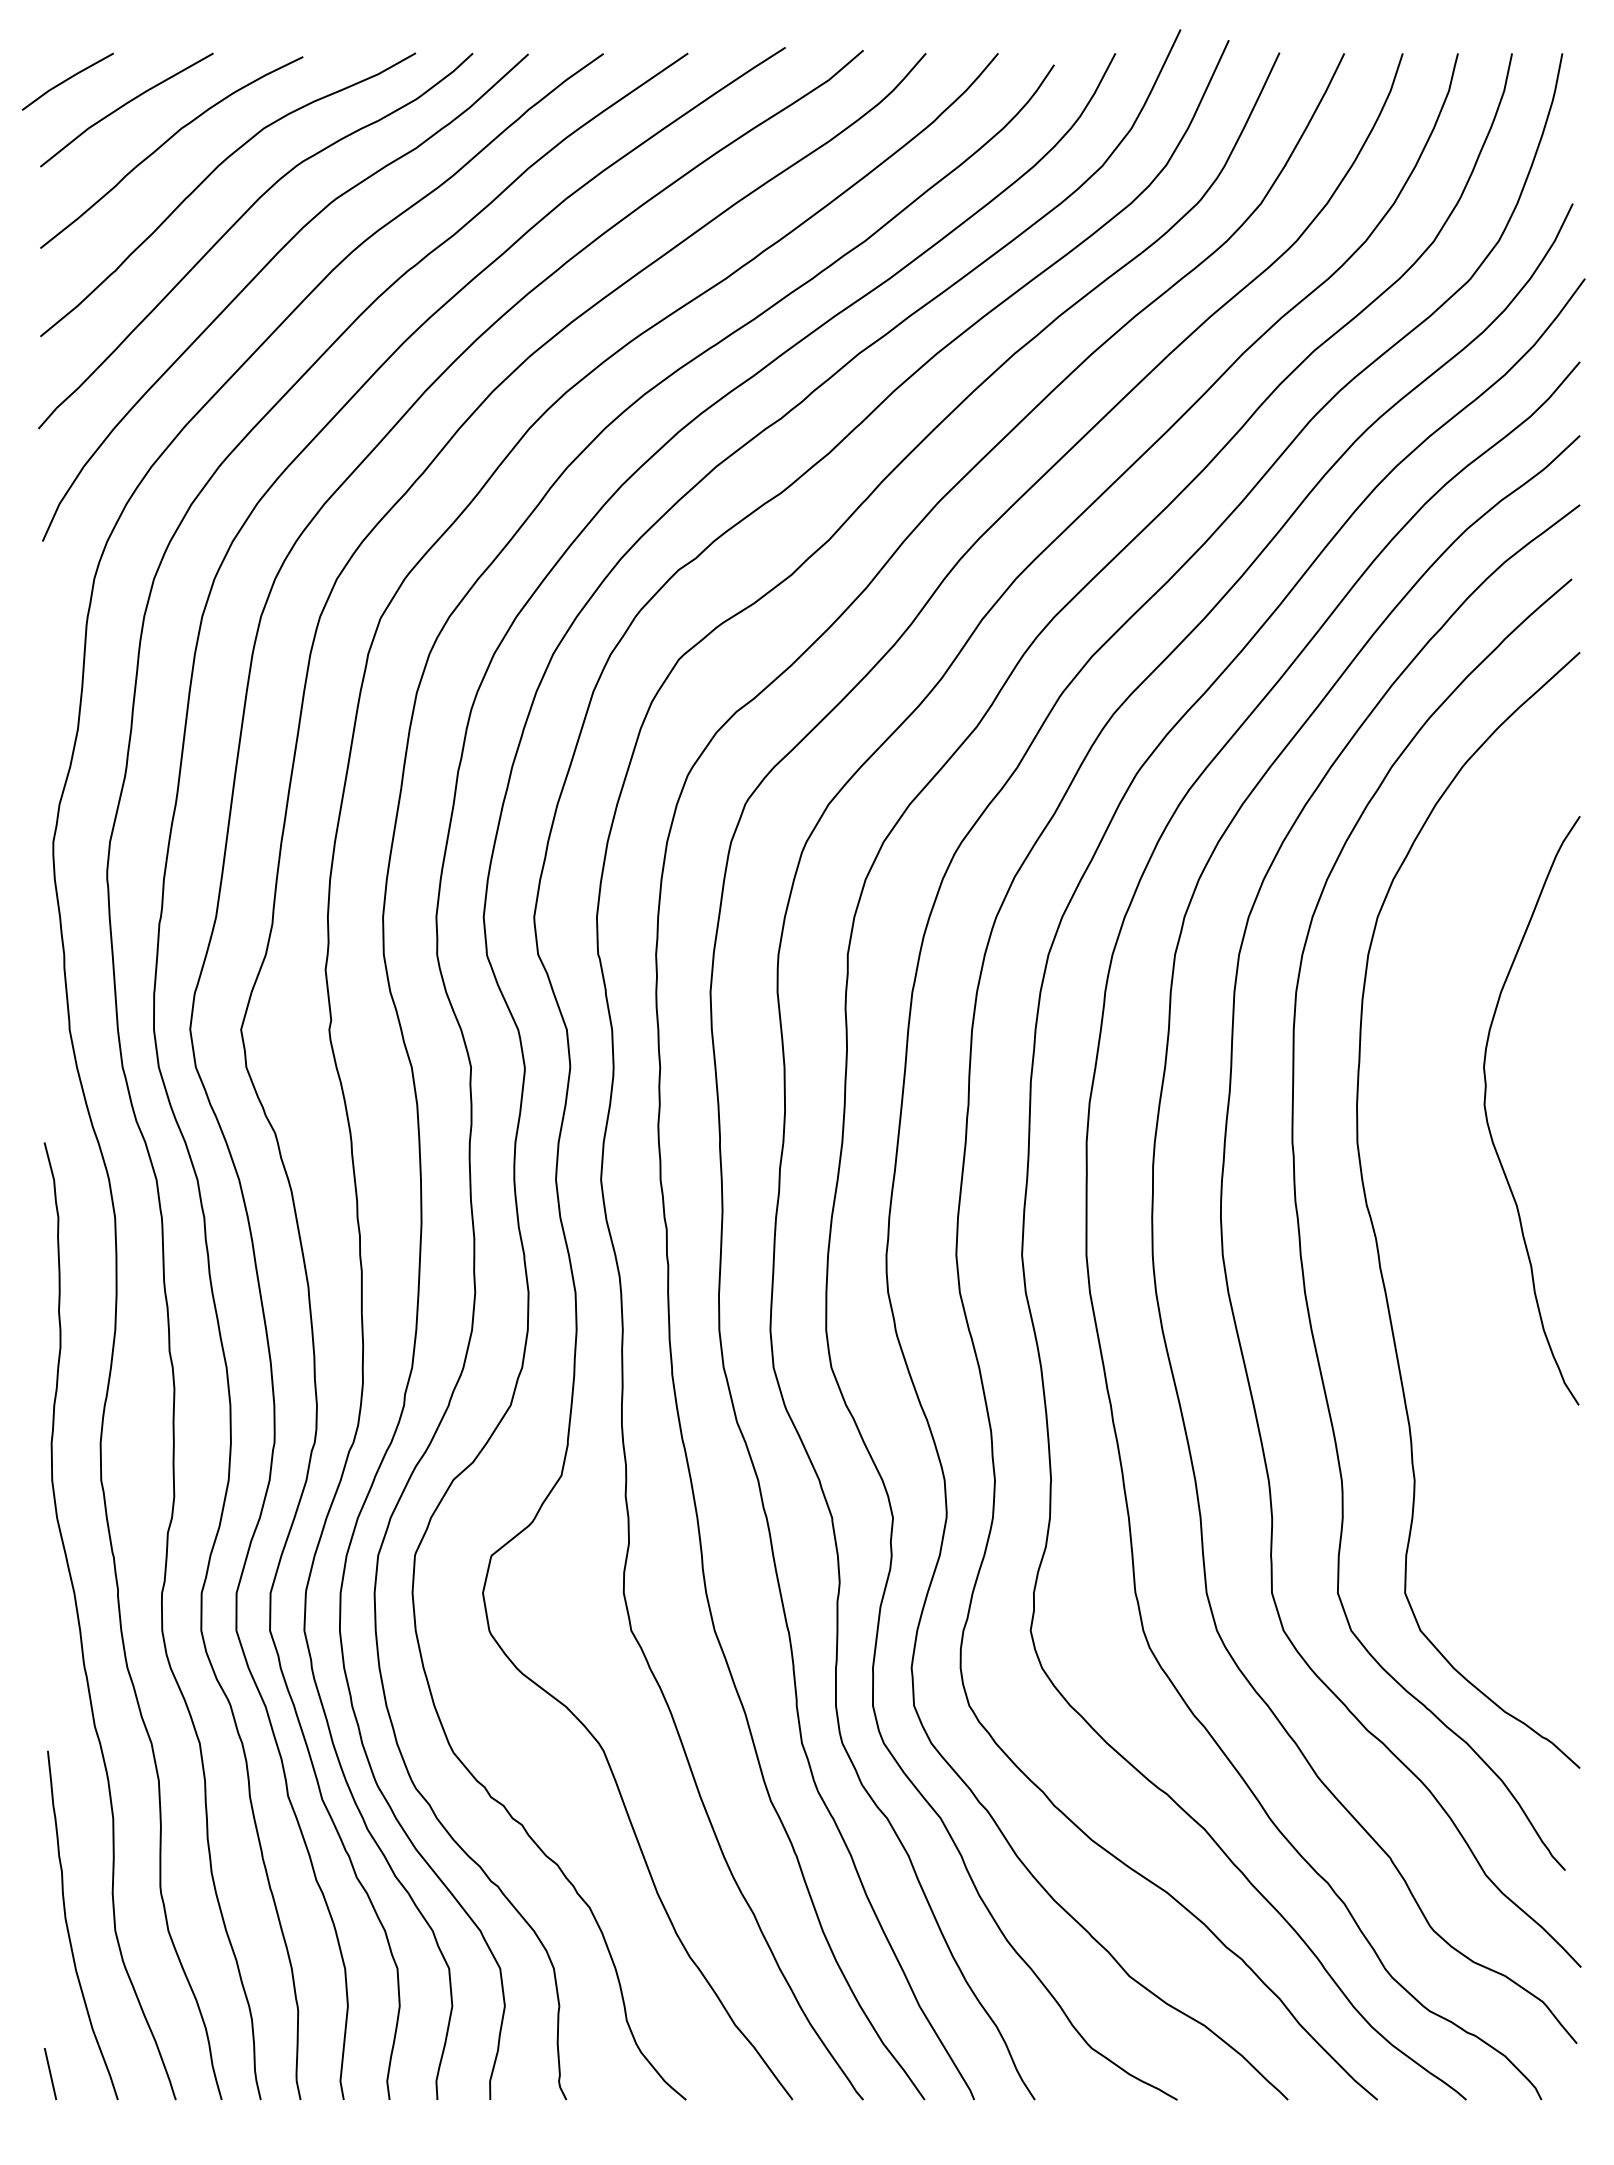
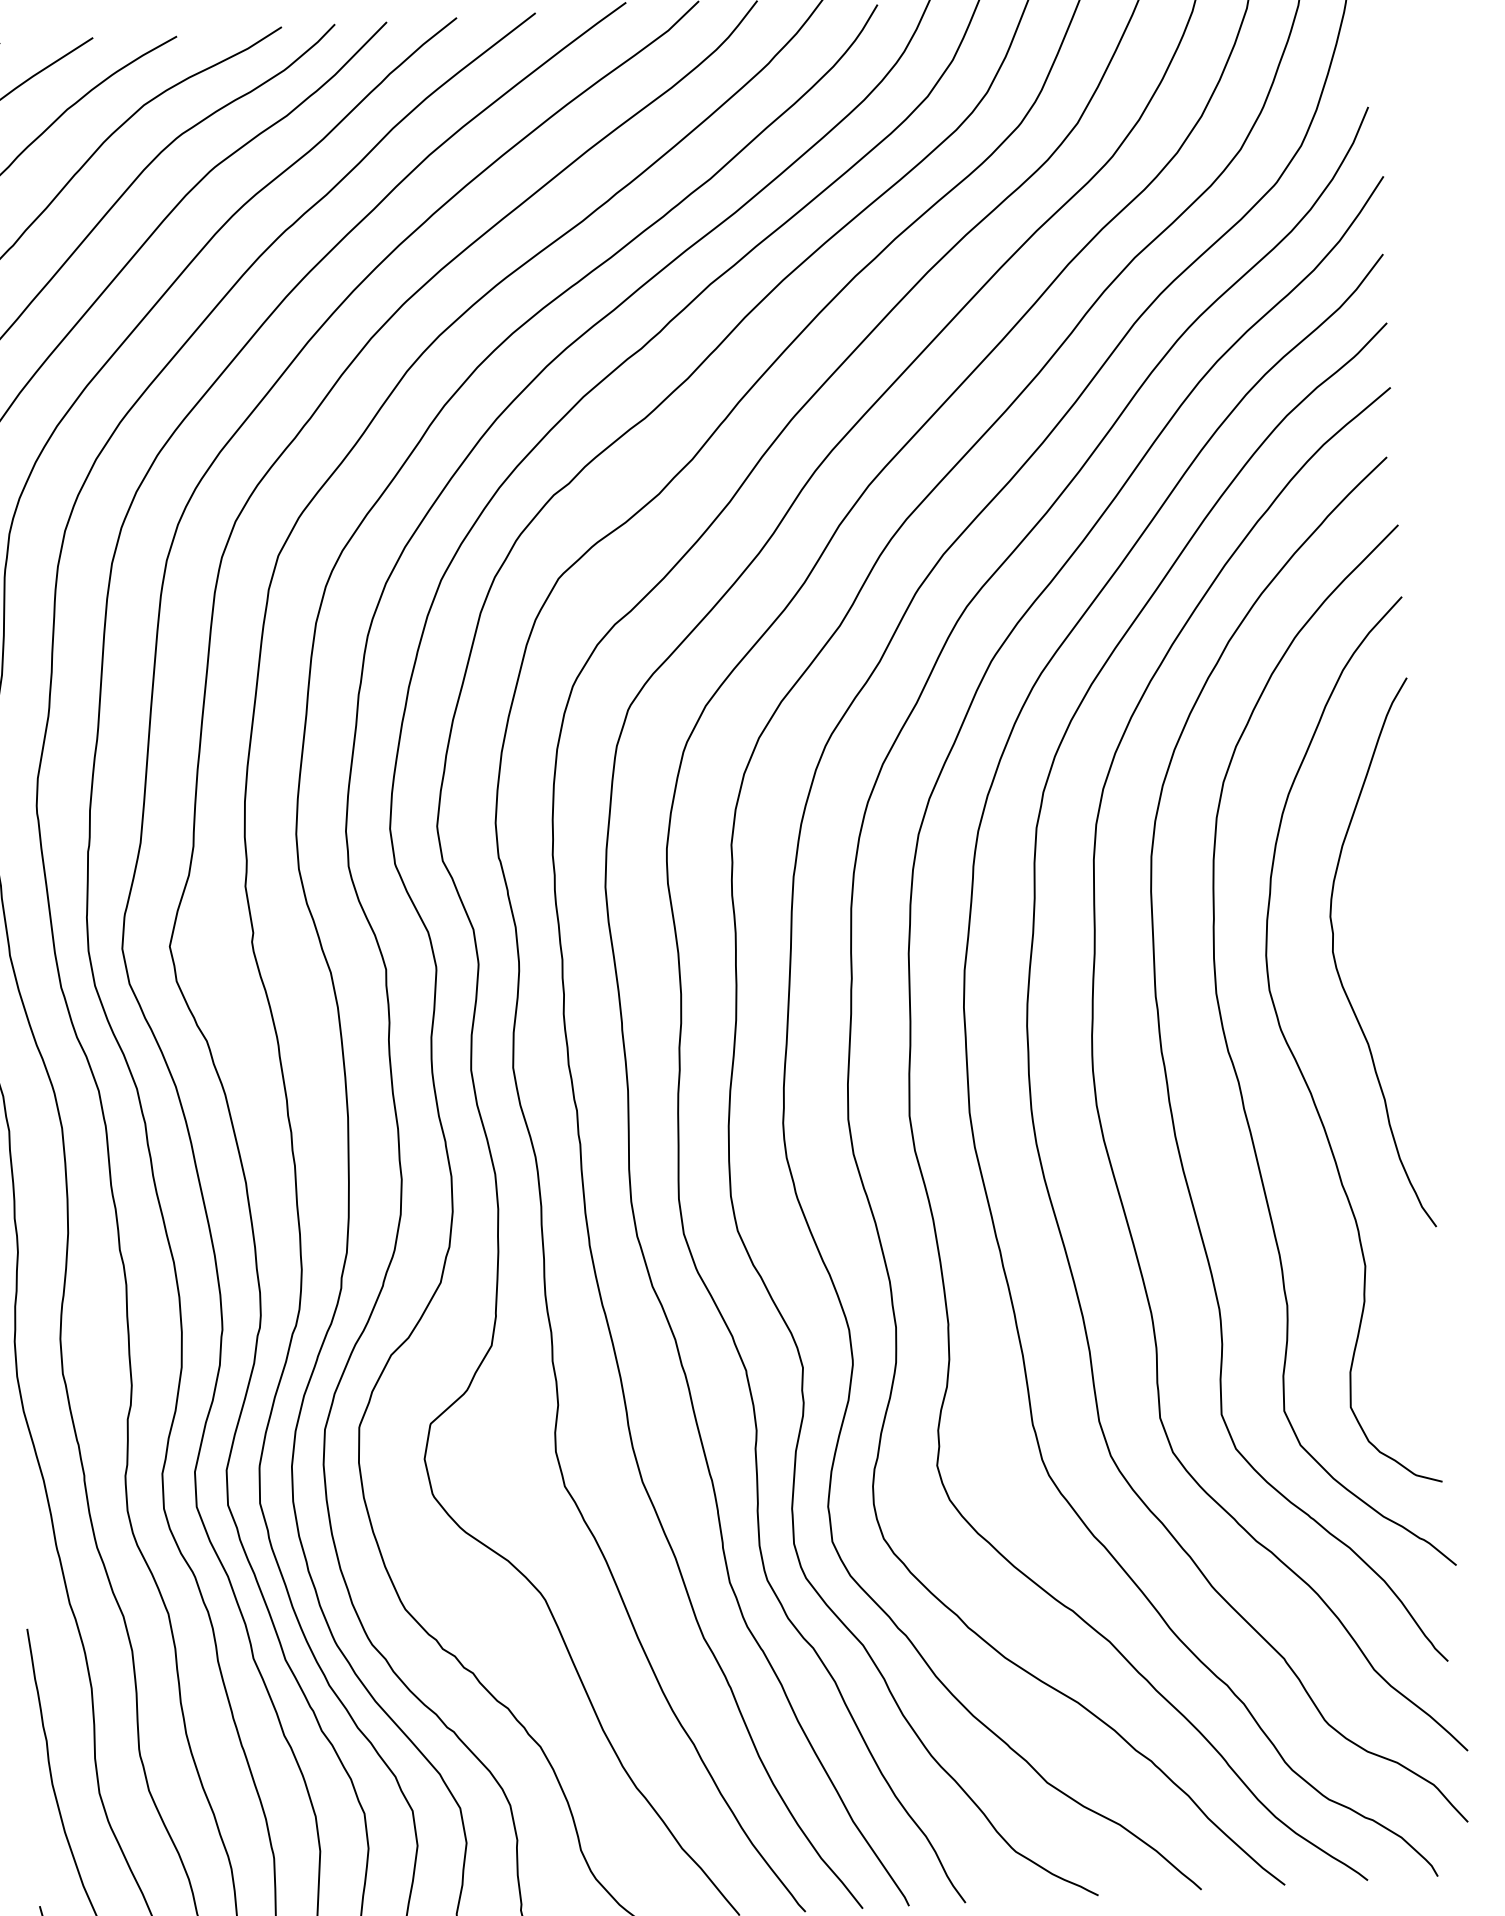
curve: (1441, 1223) -> (1298, 1064), added

